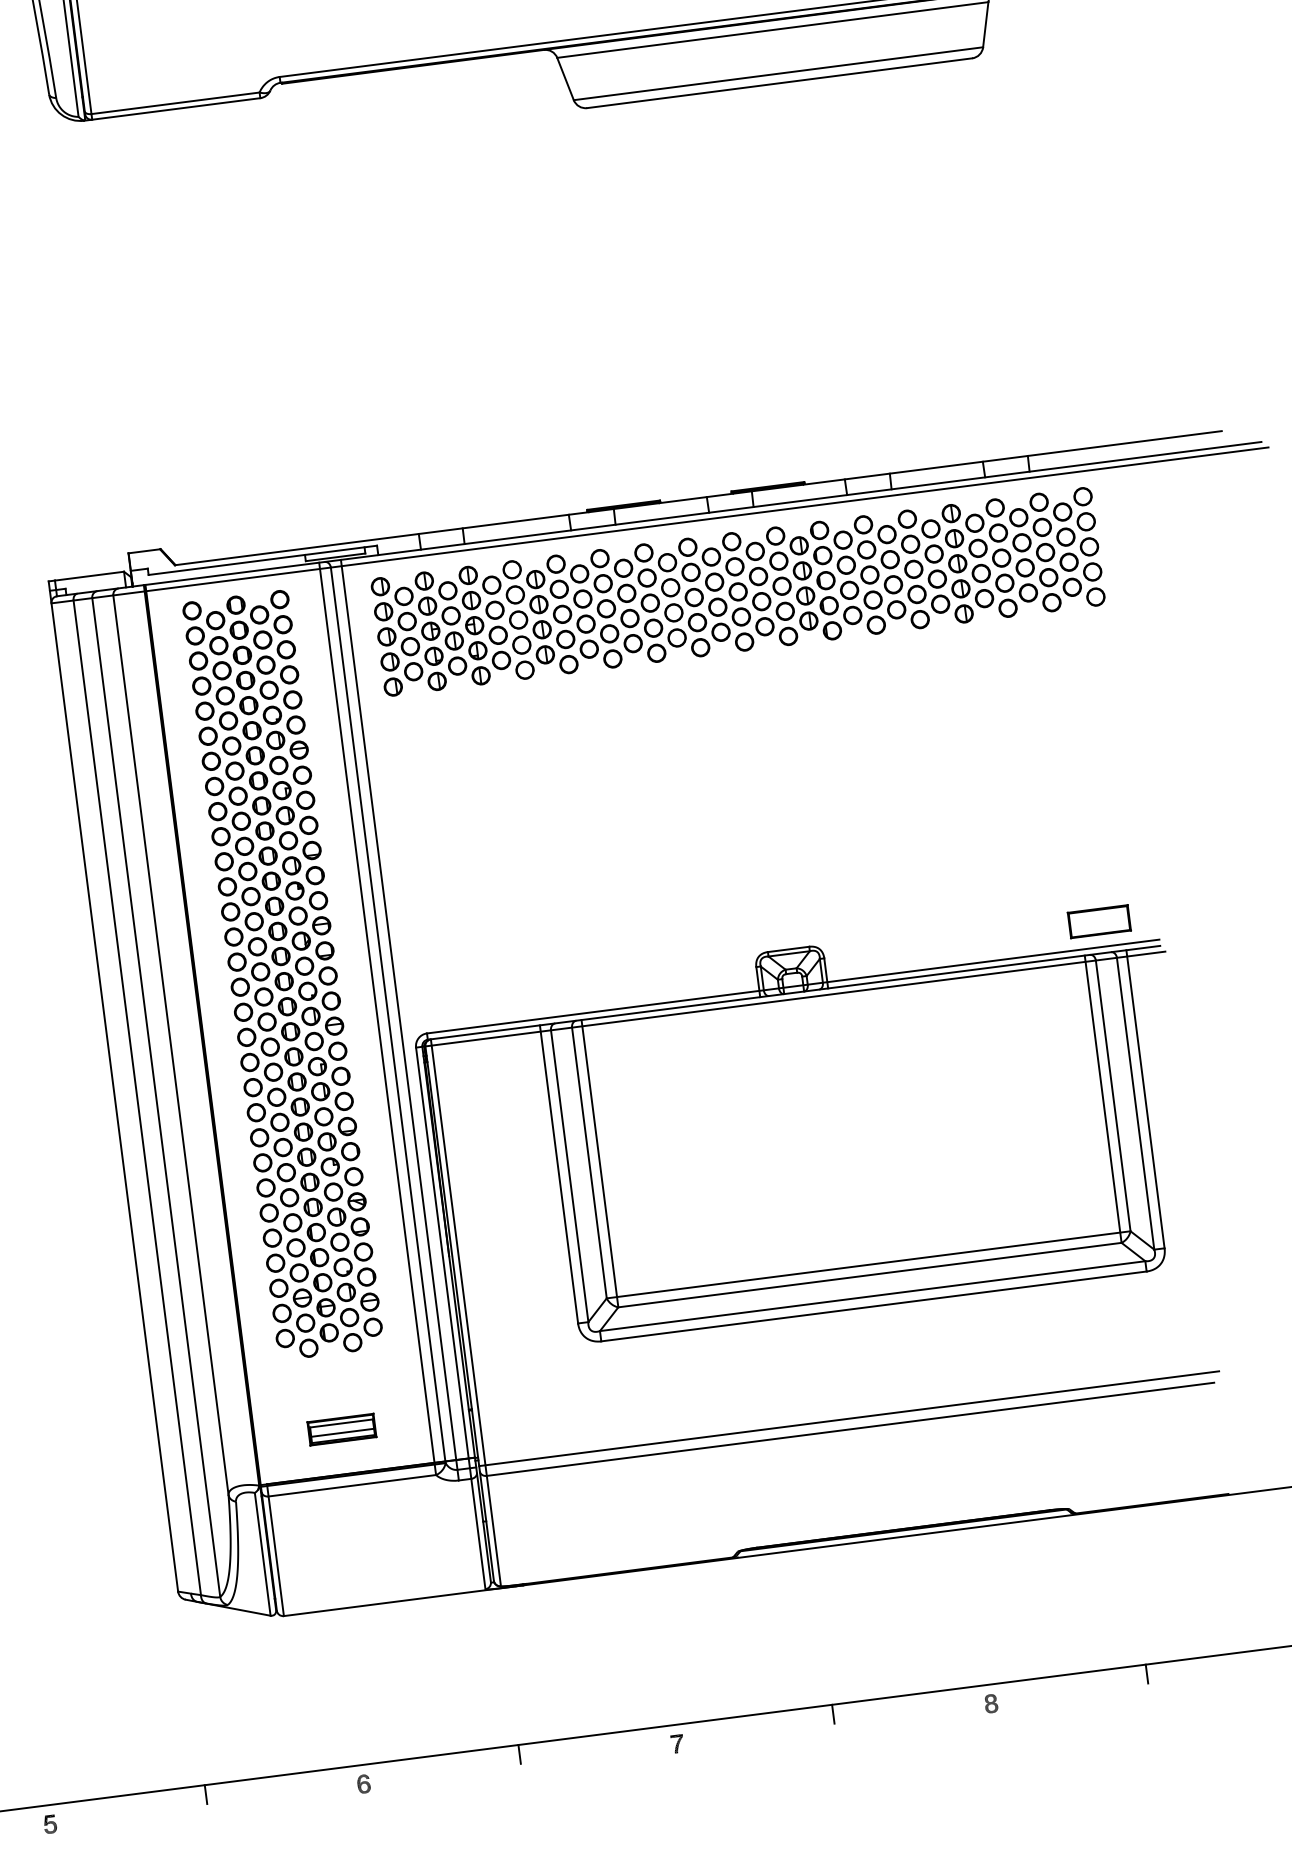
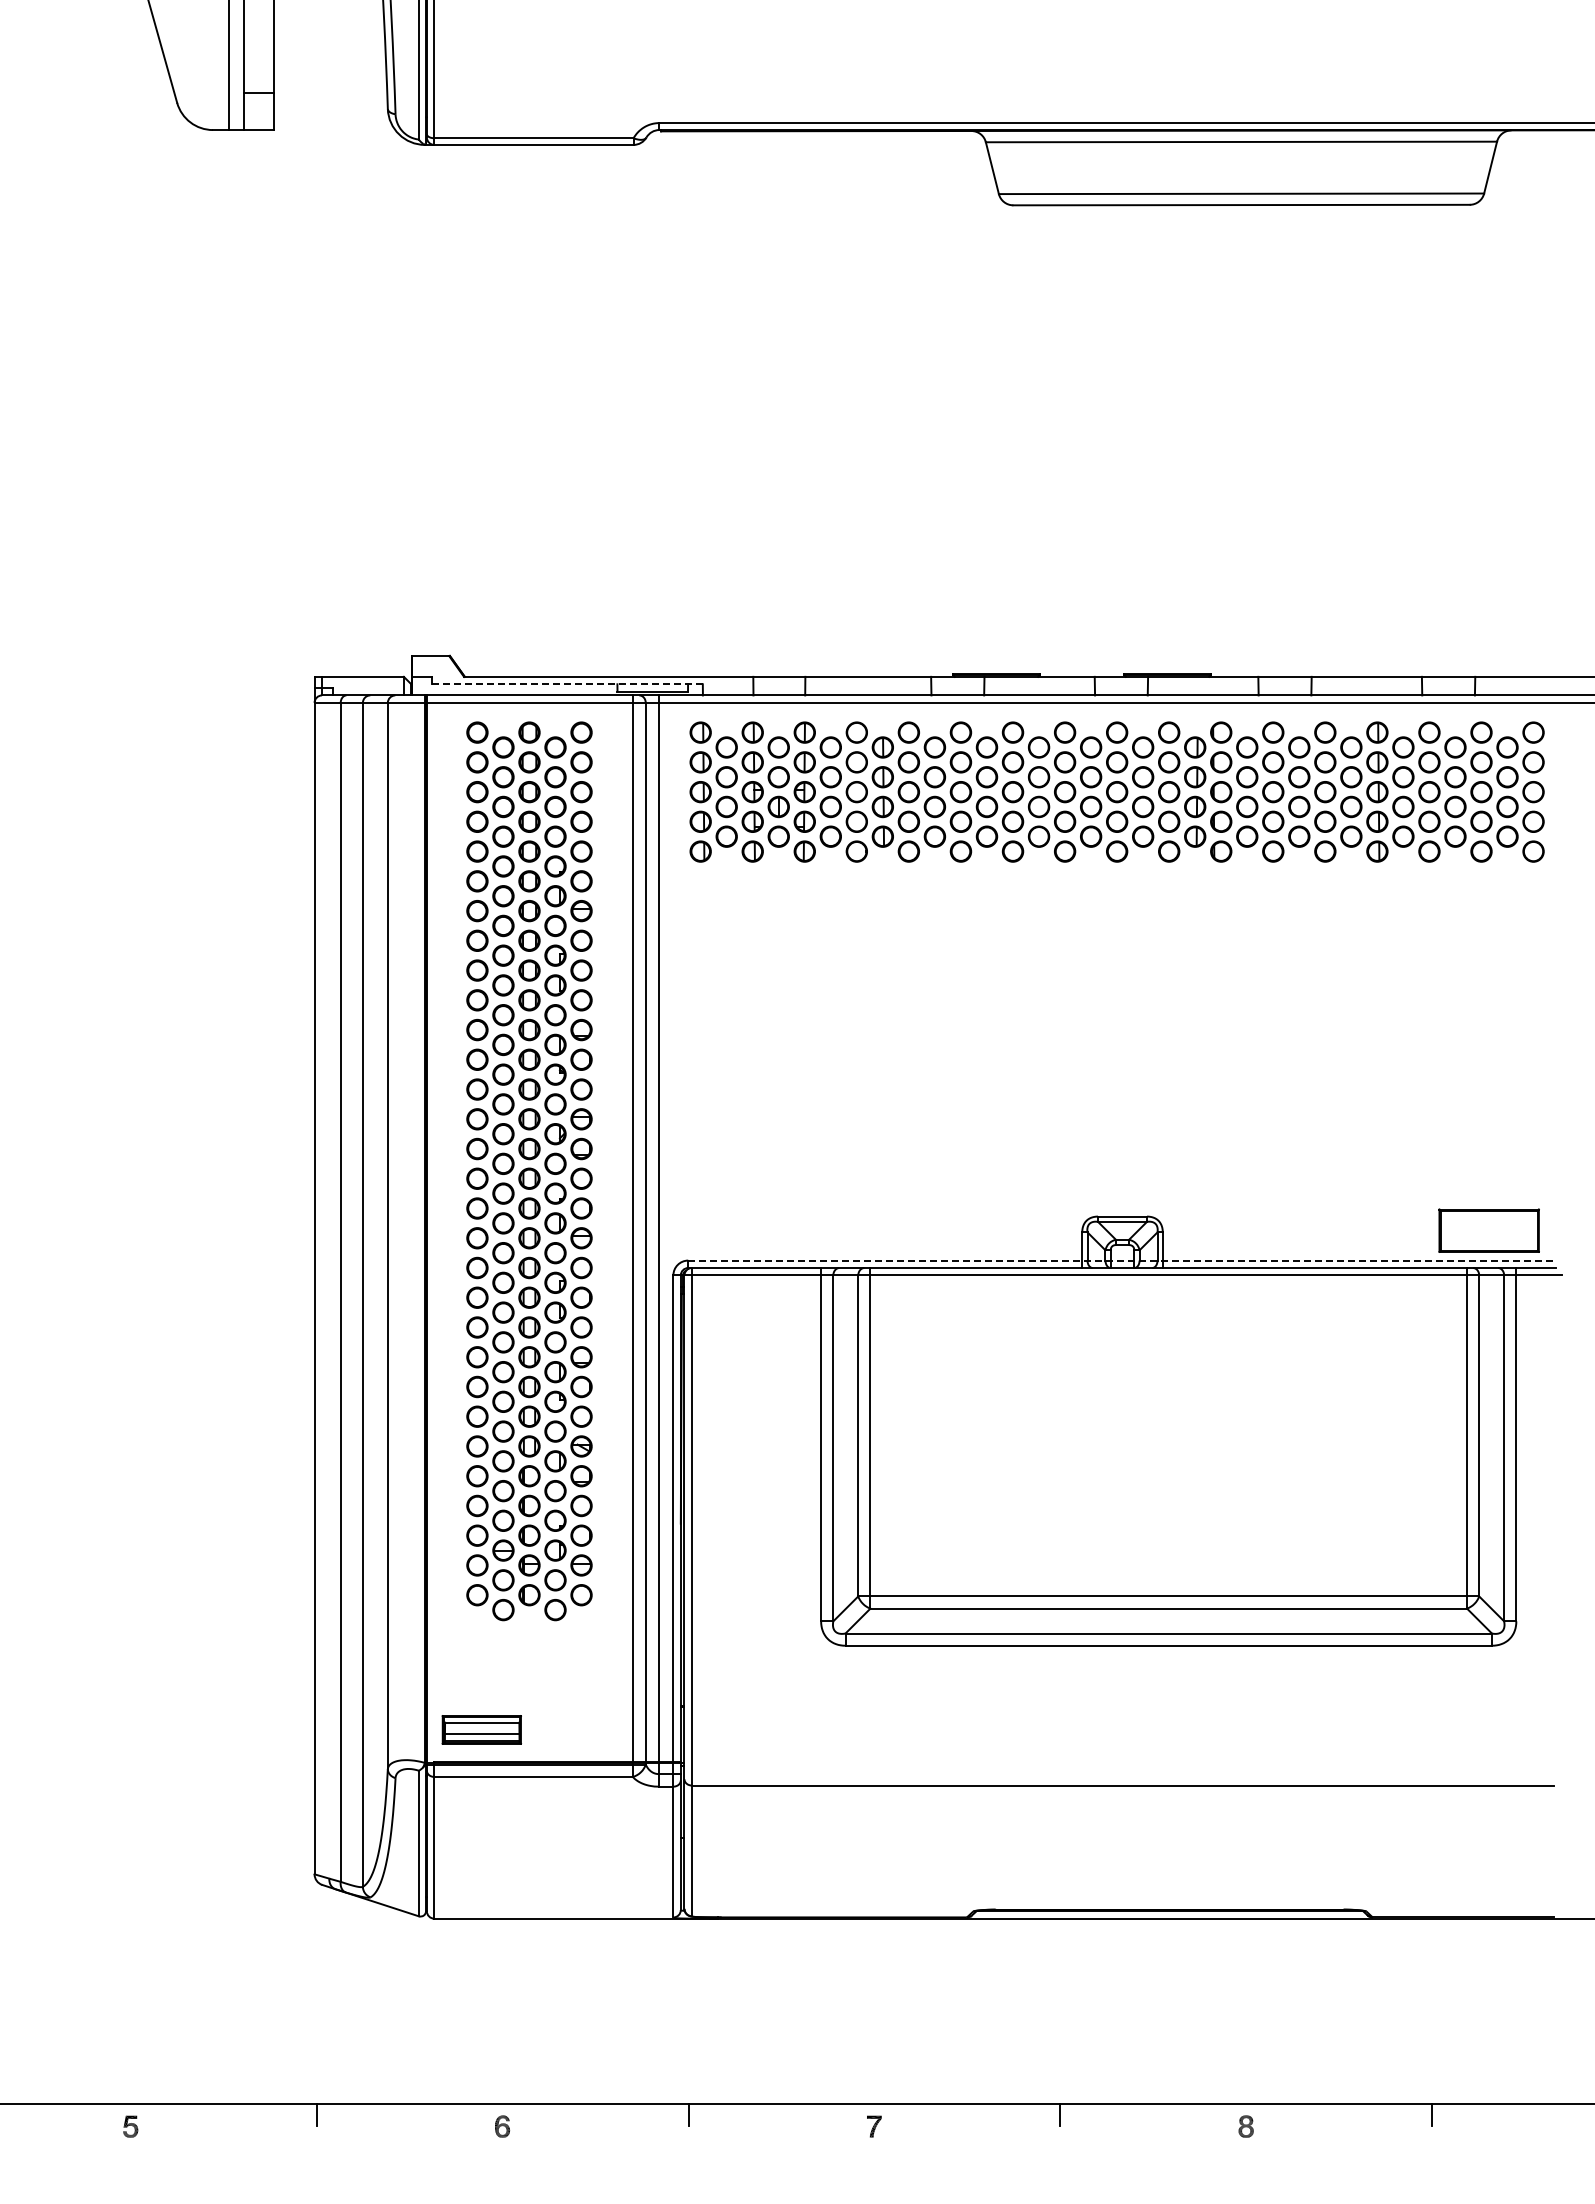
line: (262, 560) -> (567, 684), solid -> dashed
part: (1098, 921) -> (1488, 1230), size x1.4
line: (793, 986) -> (1122, 1260), solid -> dashed
line: (848, 1418) -> (1122, 1772), removed
part: (341, 1429) -> (481, 1729), moved

